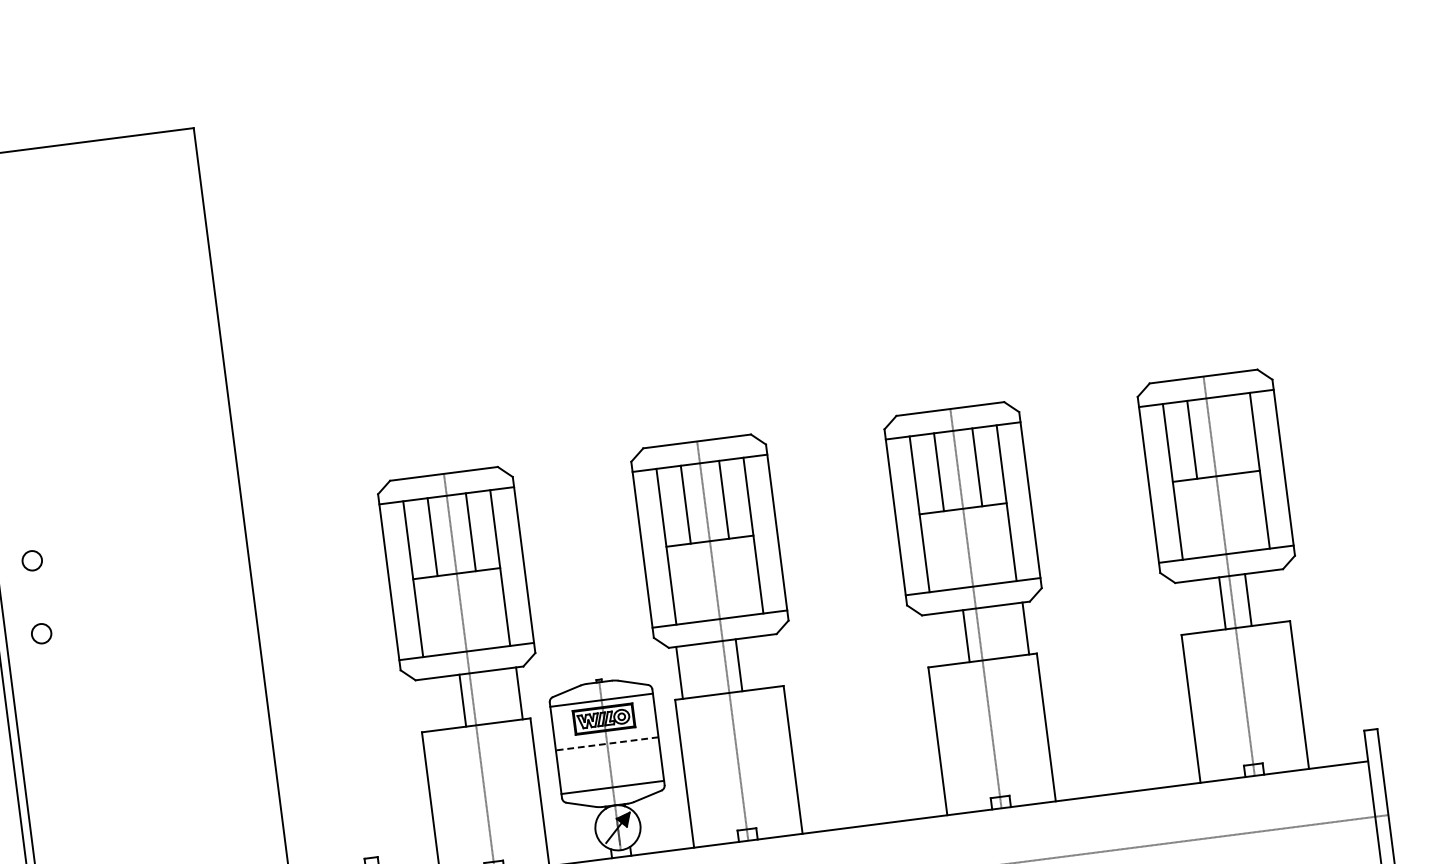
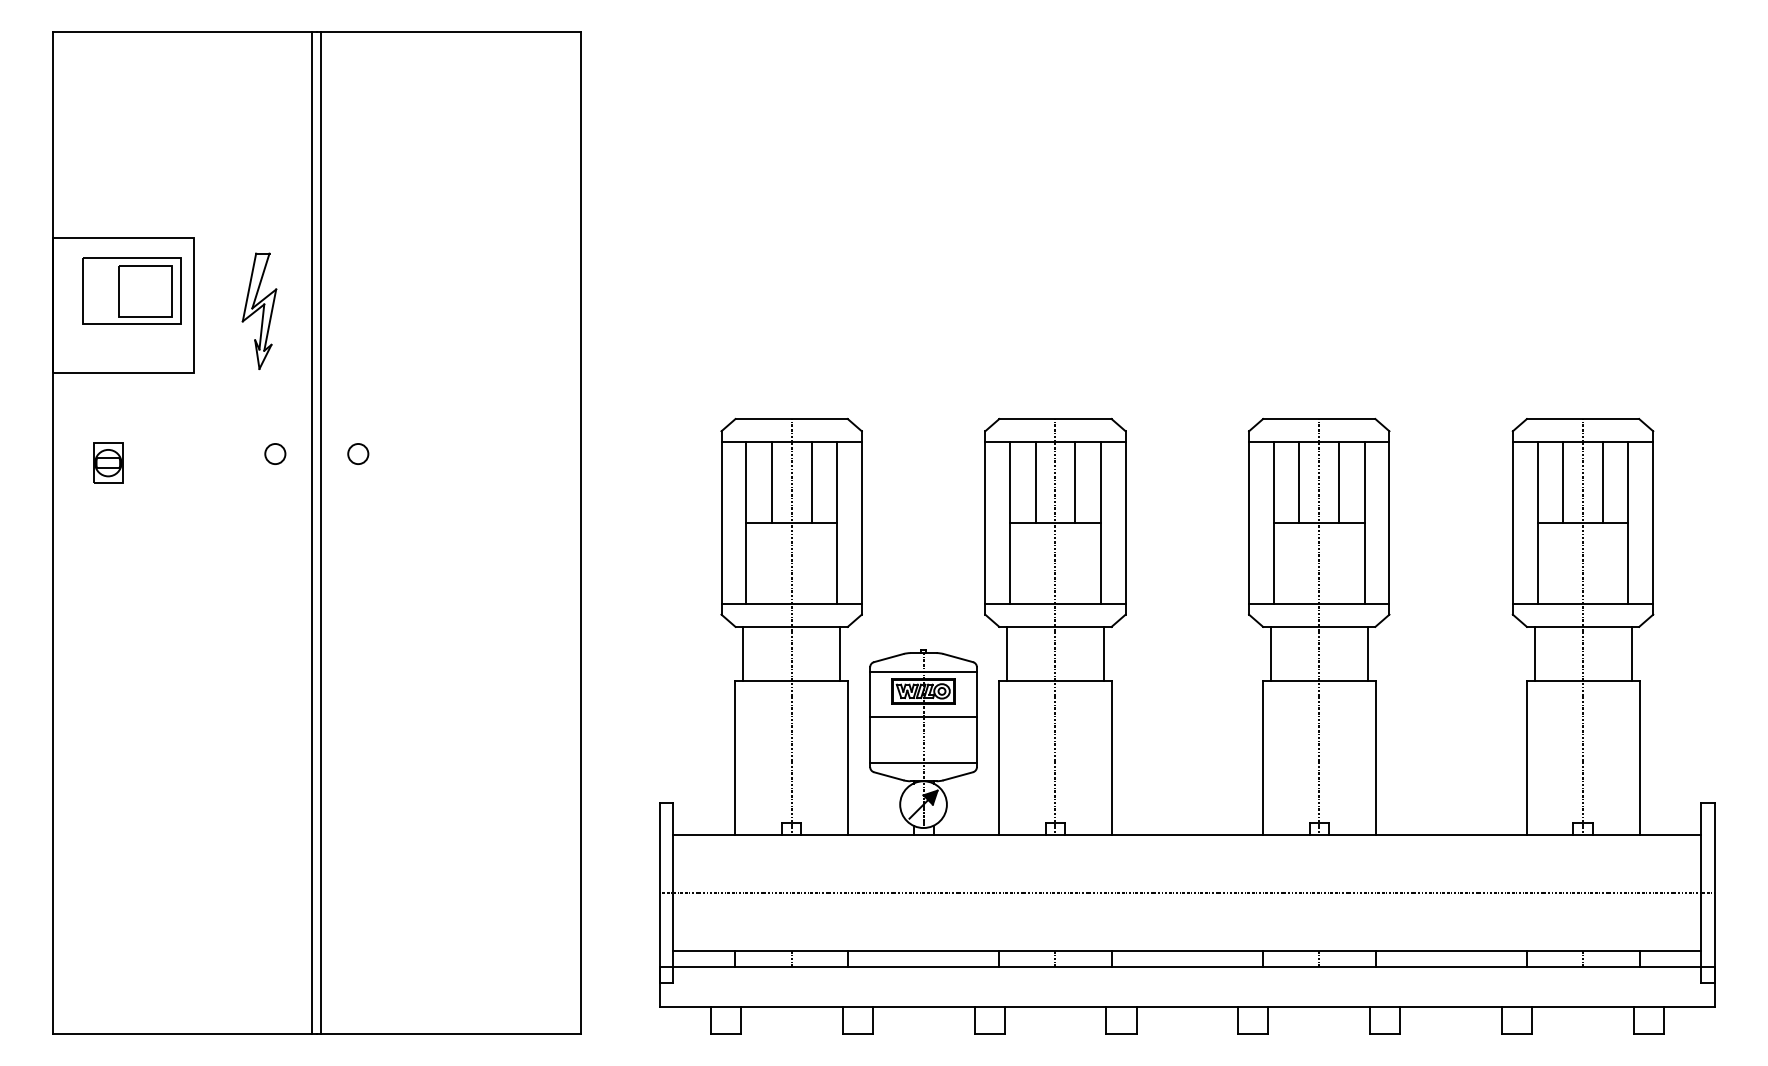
line: (1230, 434) -> (1603, 481), added
line: (1248, 599) -> (1631, 653), moved
line: (1222, 602) -> (1534, 653), moved
circle: (41, 633) -> (358, 529), removed
line: (965, 635) -> (1270, 653), moved
line: (739, 664) -> (1104, 653), moved
line: (463, 700) -> (743, 653), moved
line: (607, 744) -> (923, 717), dashed -> solid

